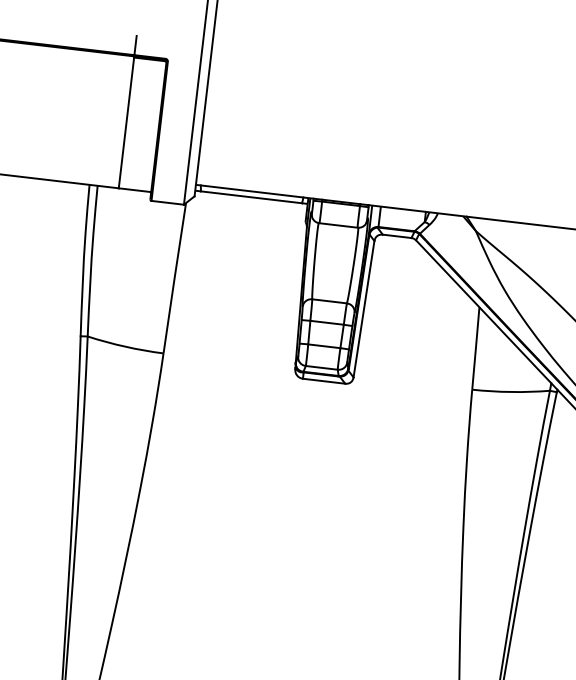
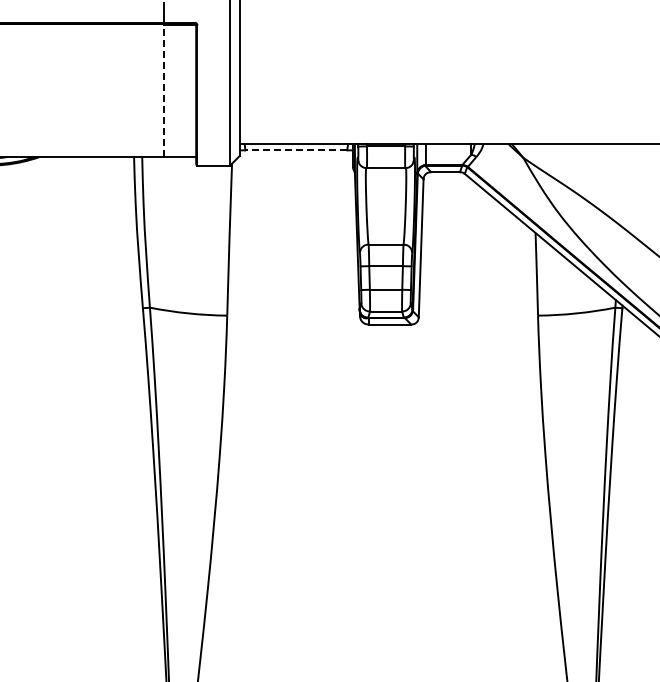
line: (126, 123) -> (163, 91), solid -> dashed
line: (251, 197) -> (296, 150), solid -> dashed

